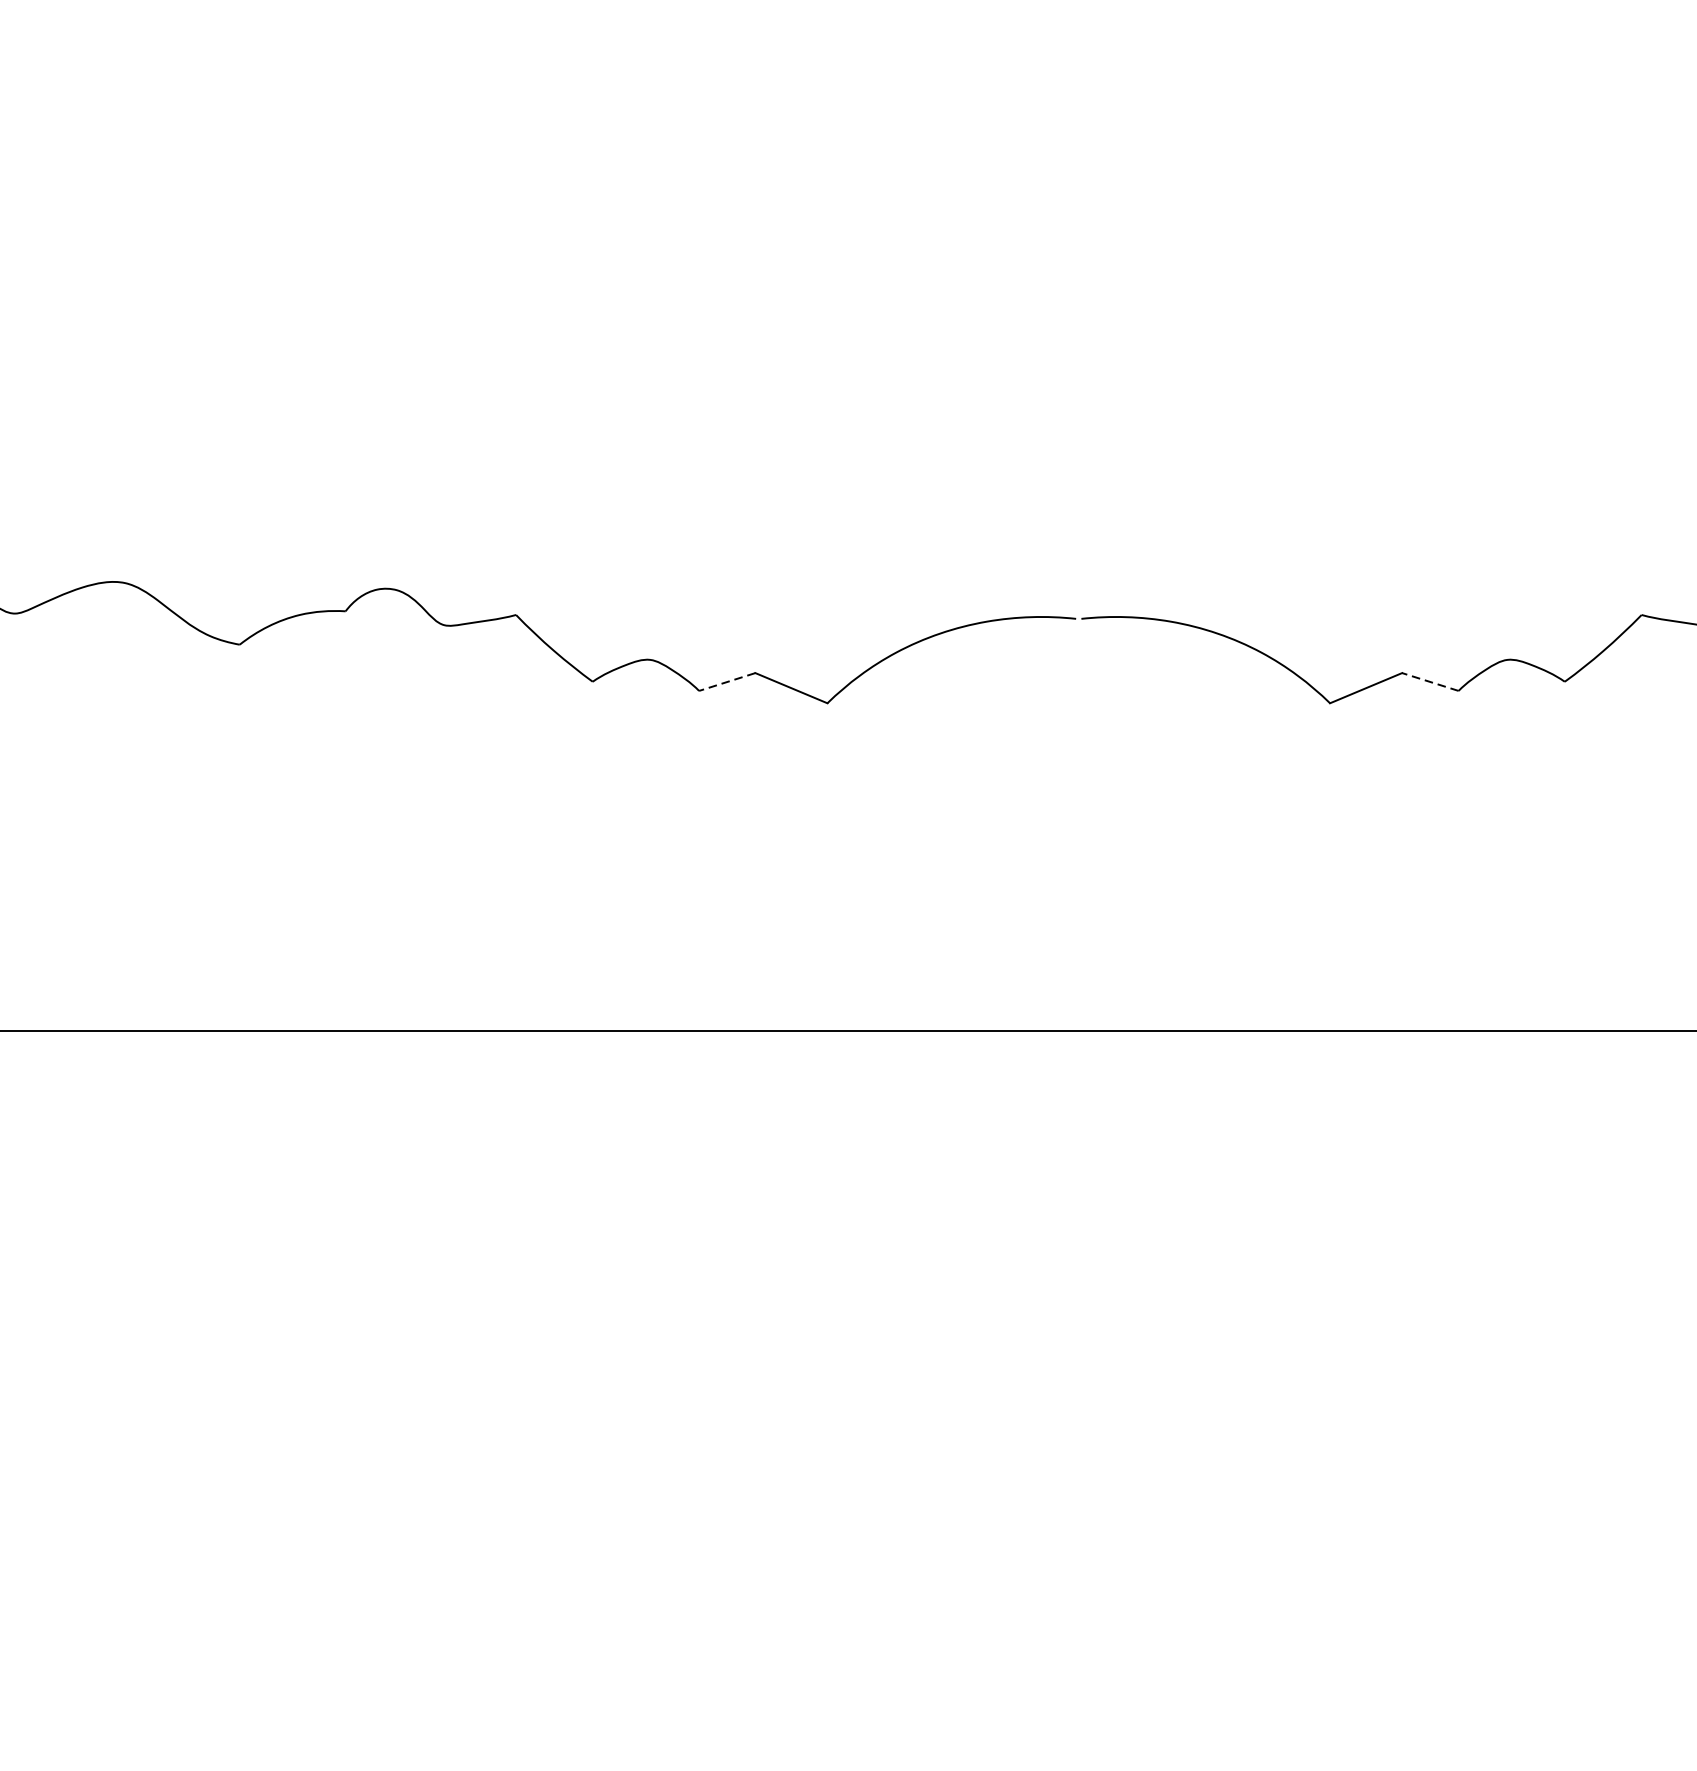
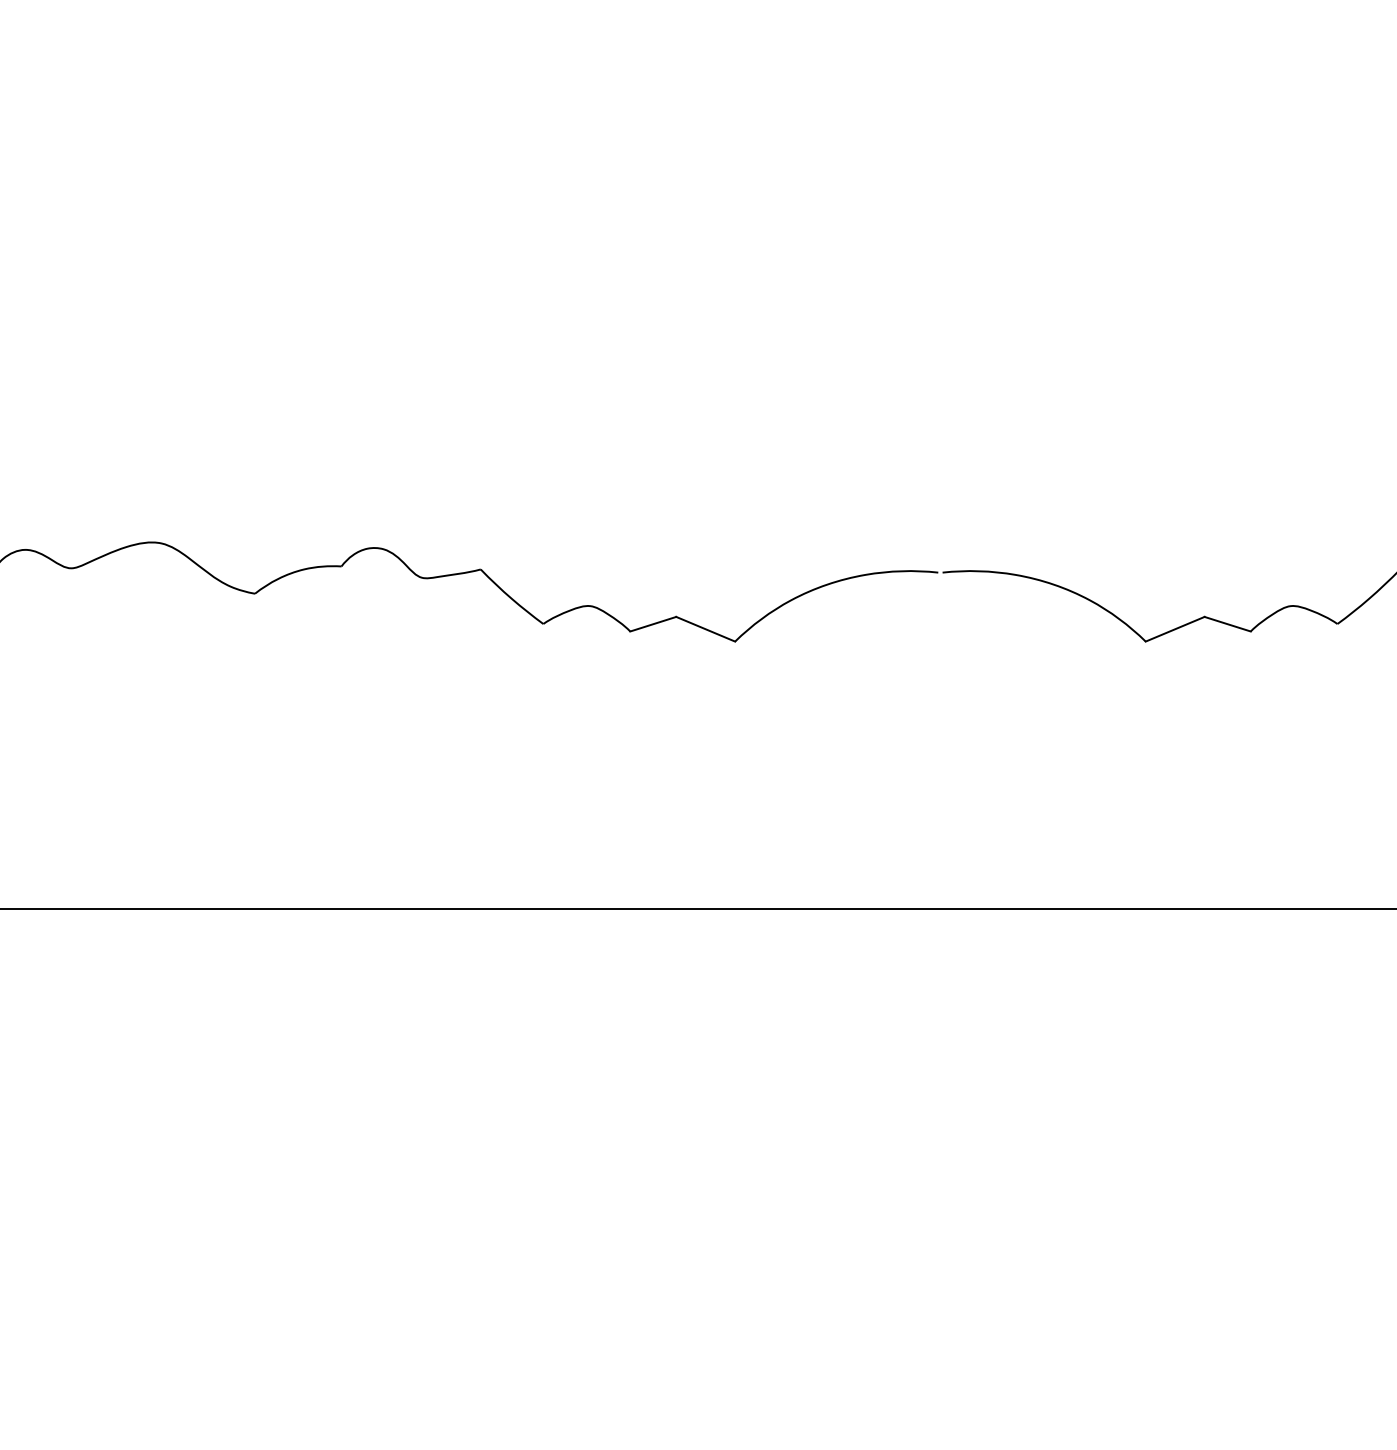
line: (726, 682) -> (652, 624), dashed -> solid
line: (1430, 682) -> (1227, 624), dashed -> solid

